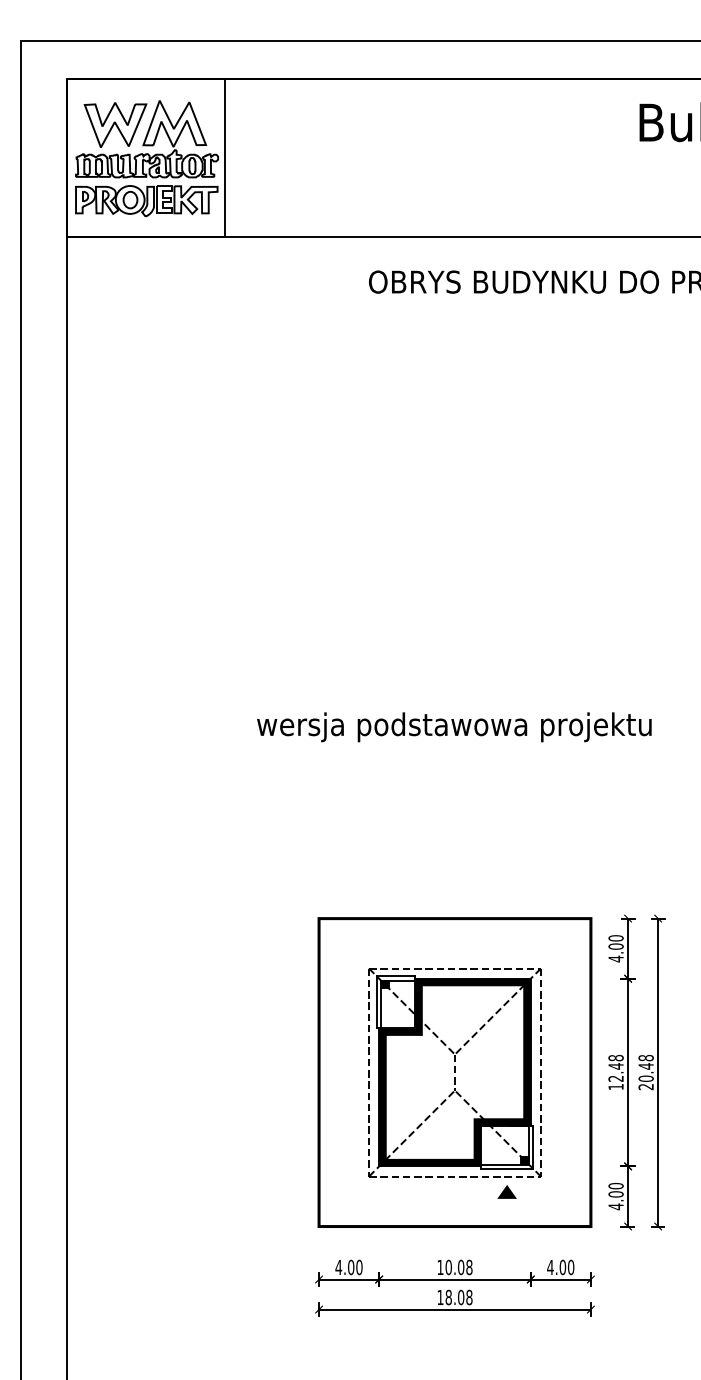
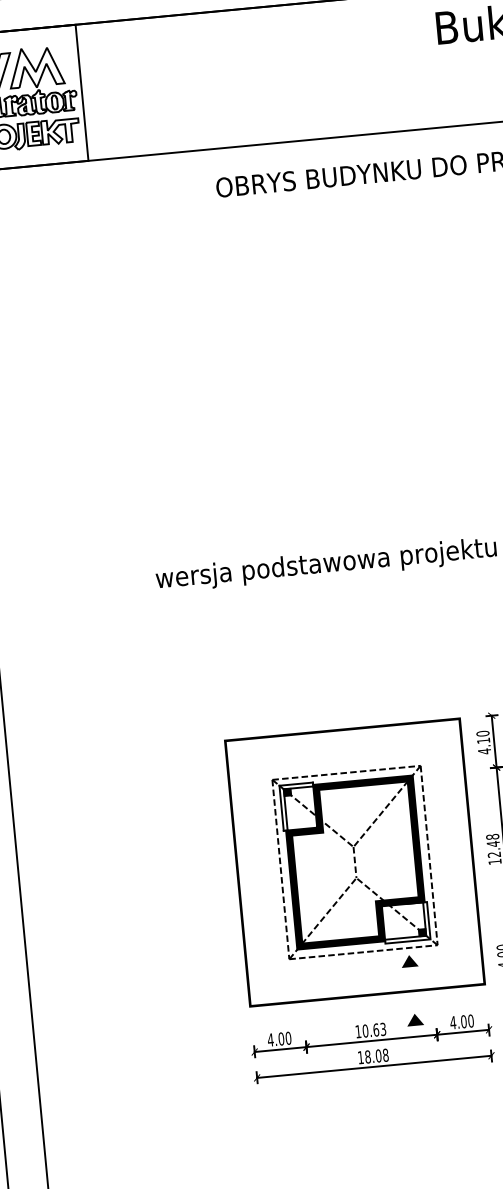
text: (615, 946) -> (483, 740), 4.00 -> 4.10
part: (506, 1259) -> (414, 1019), added
text: (465, 1267) -> (379, 1029), 10.08 -> 10.63

